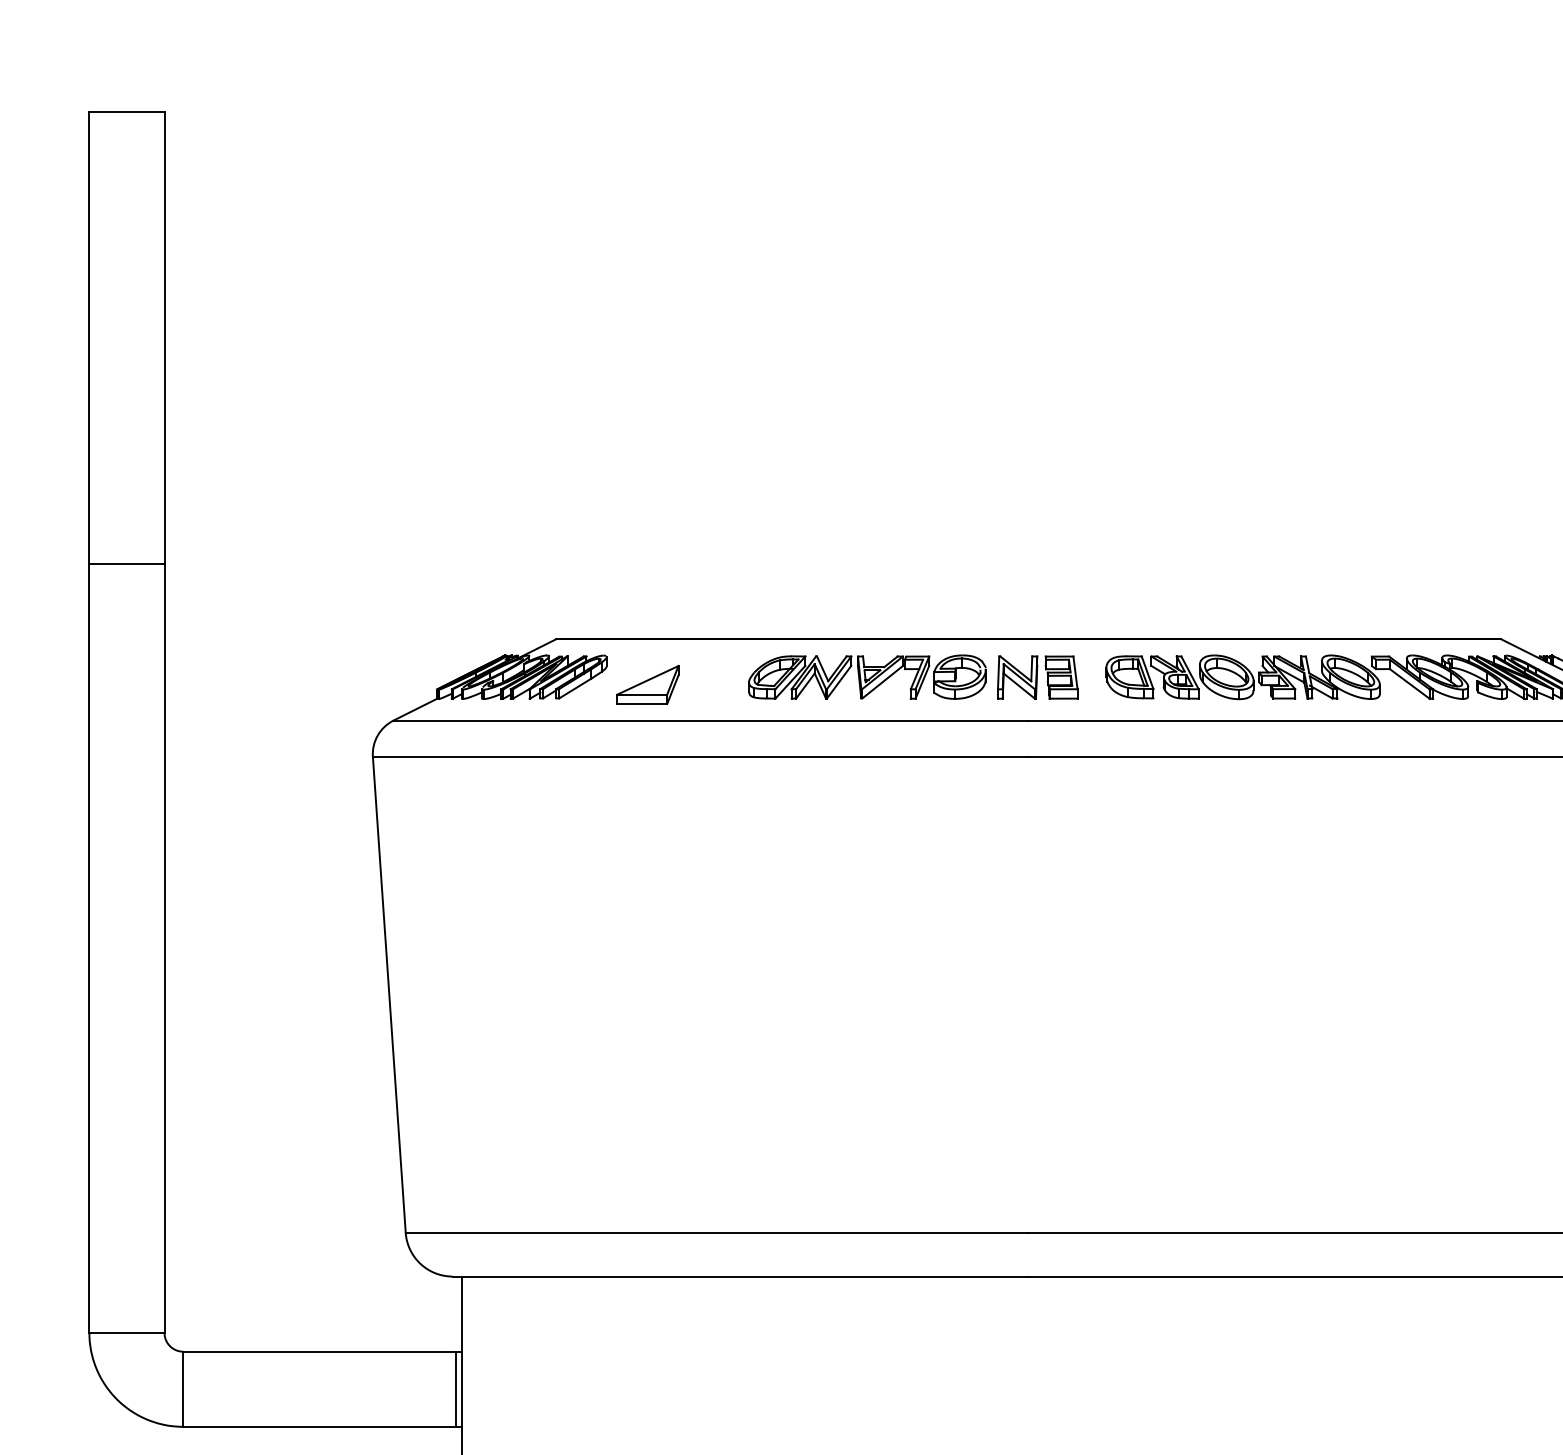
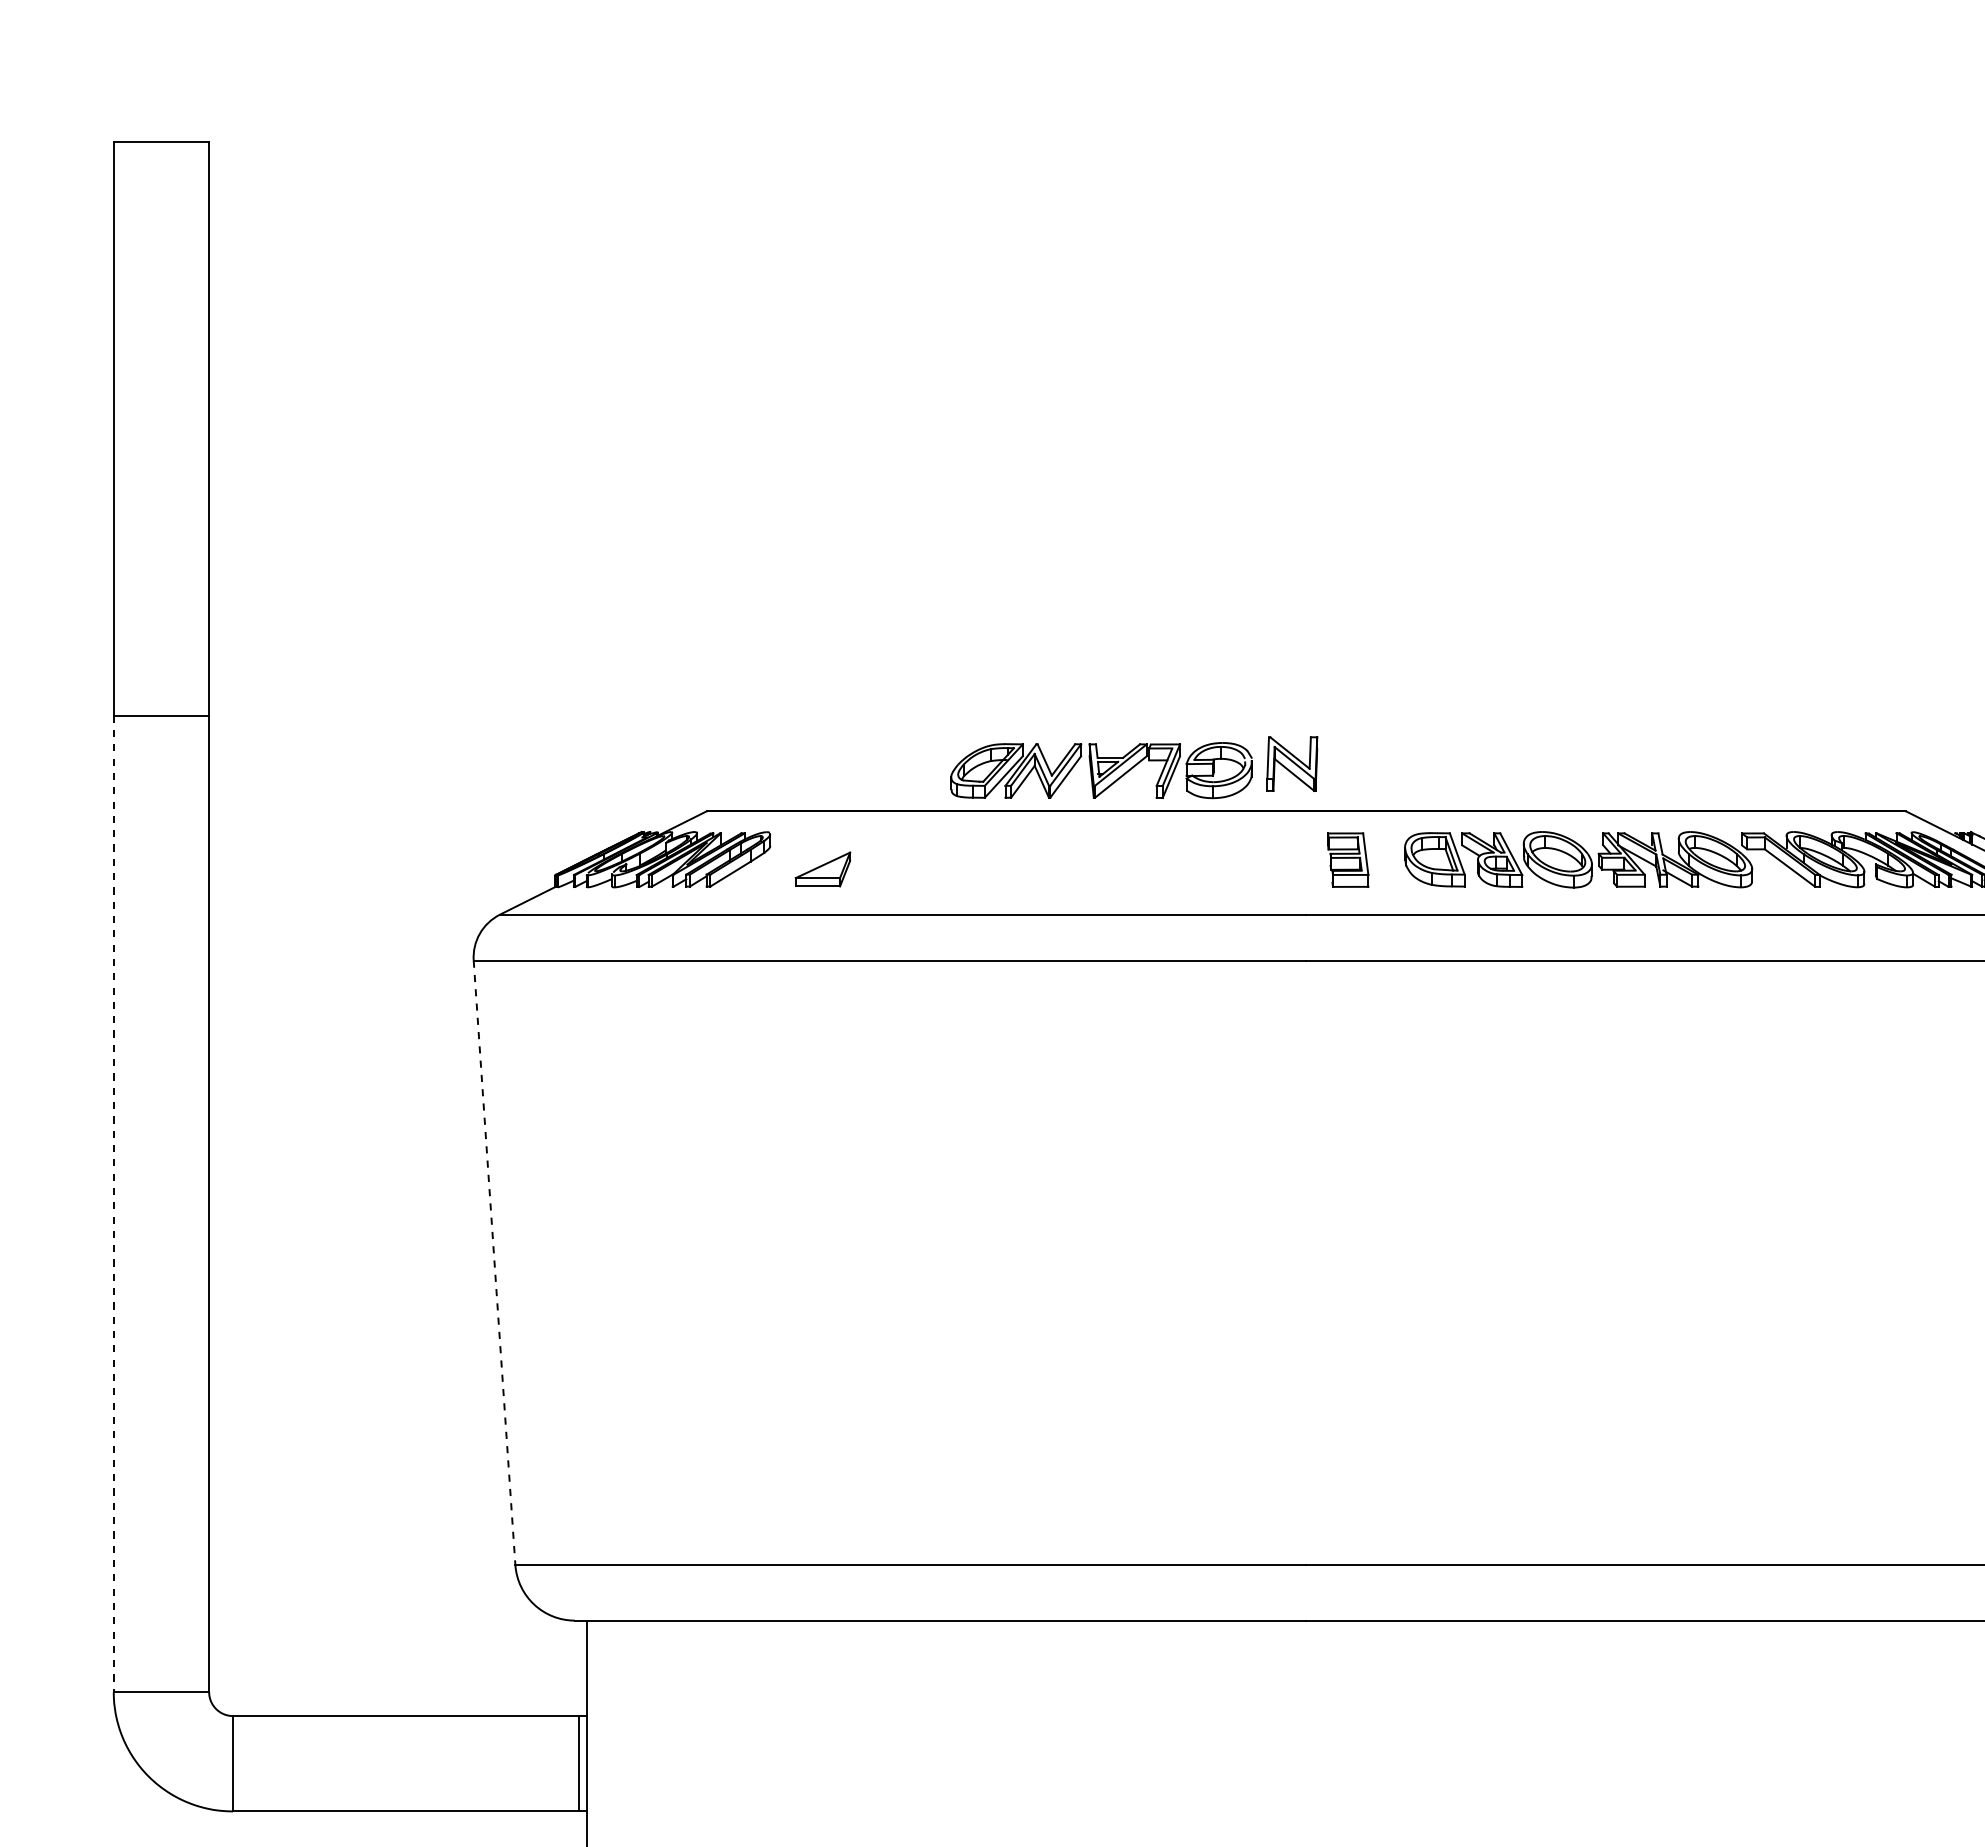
part: (867, 677) -> (1101, 770), moved
part: (1017, 677) -> (1292, 763), moved
part: (647, 684) -> (822, 869), size x0.7
line: (89, 948) -> (113, 1204), solid -> dashed
line: (389, 994) -> (494, 1262), solid -> dashed

